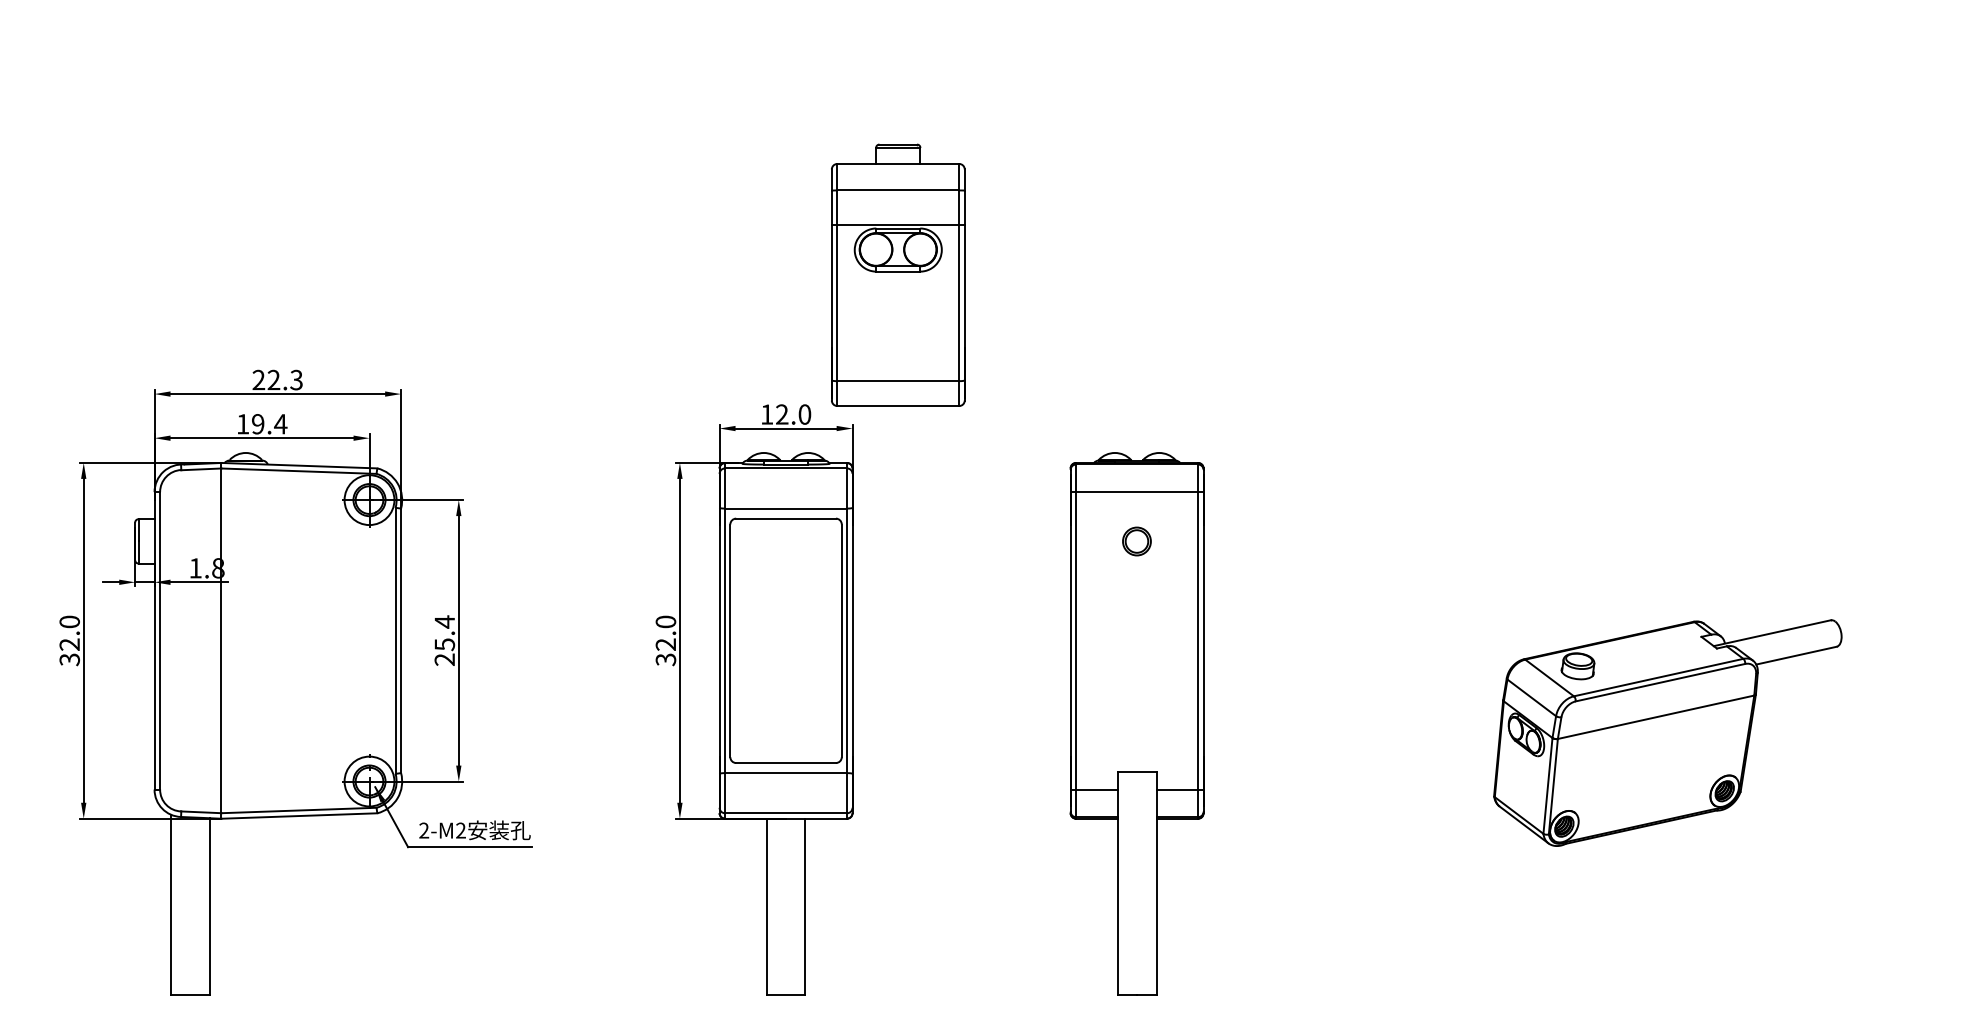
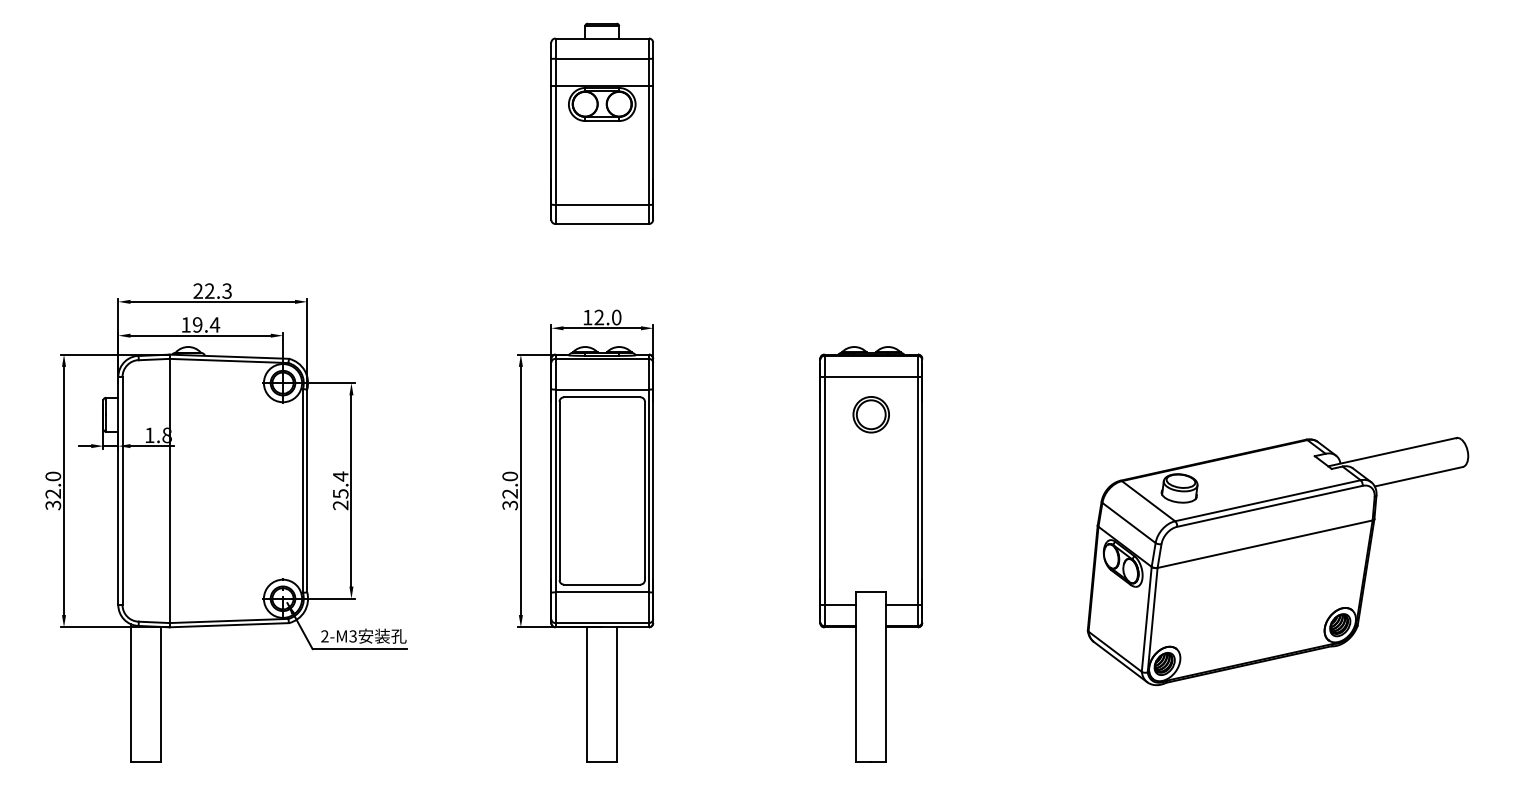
part: (897, 274) -> (601, 123), moved
part: (1136, 541) -> (870, 414), size x1.67
part: (1667, 732) -> (1277, 561), size x1.43
text: (460, 830) -> (352, 636), 2-M2 -> 2-M3

